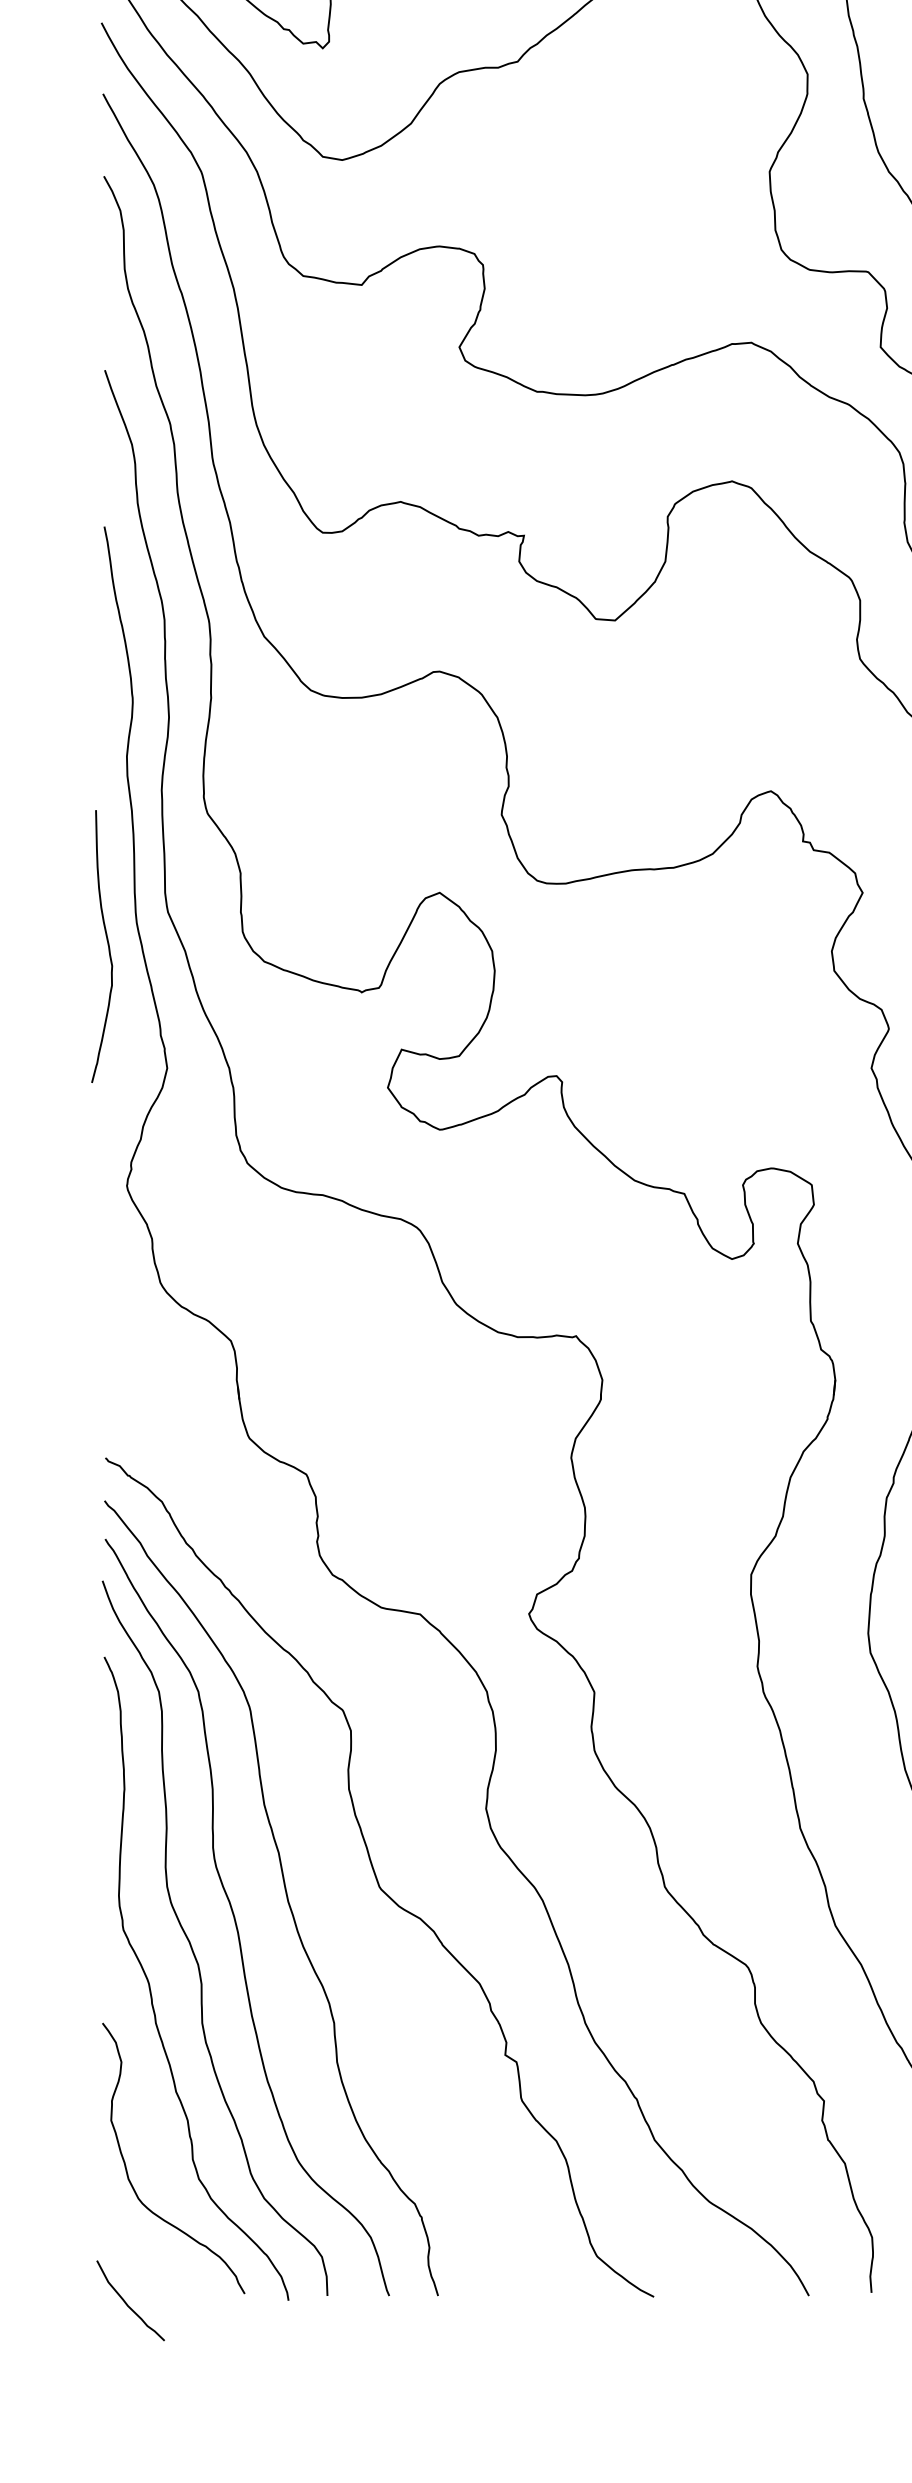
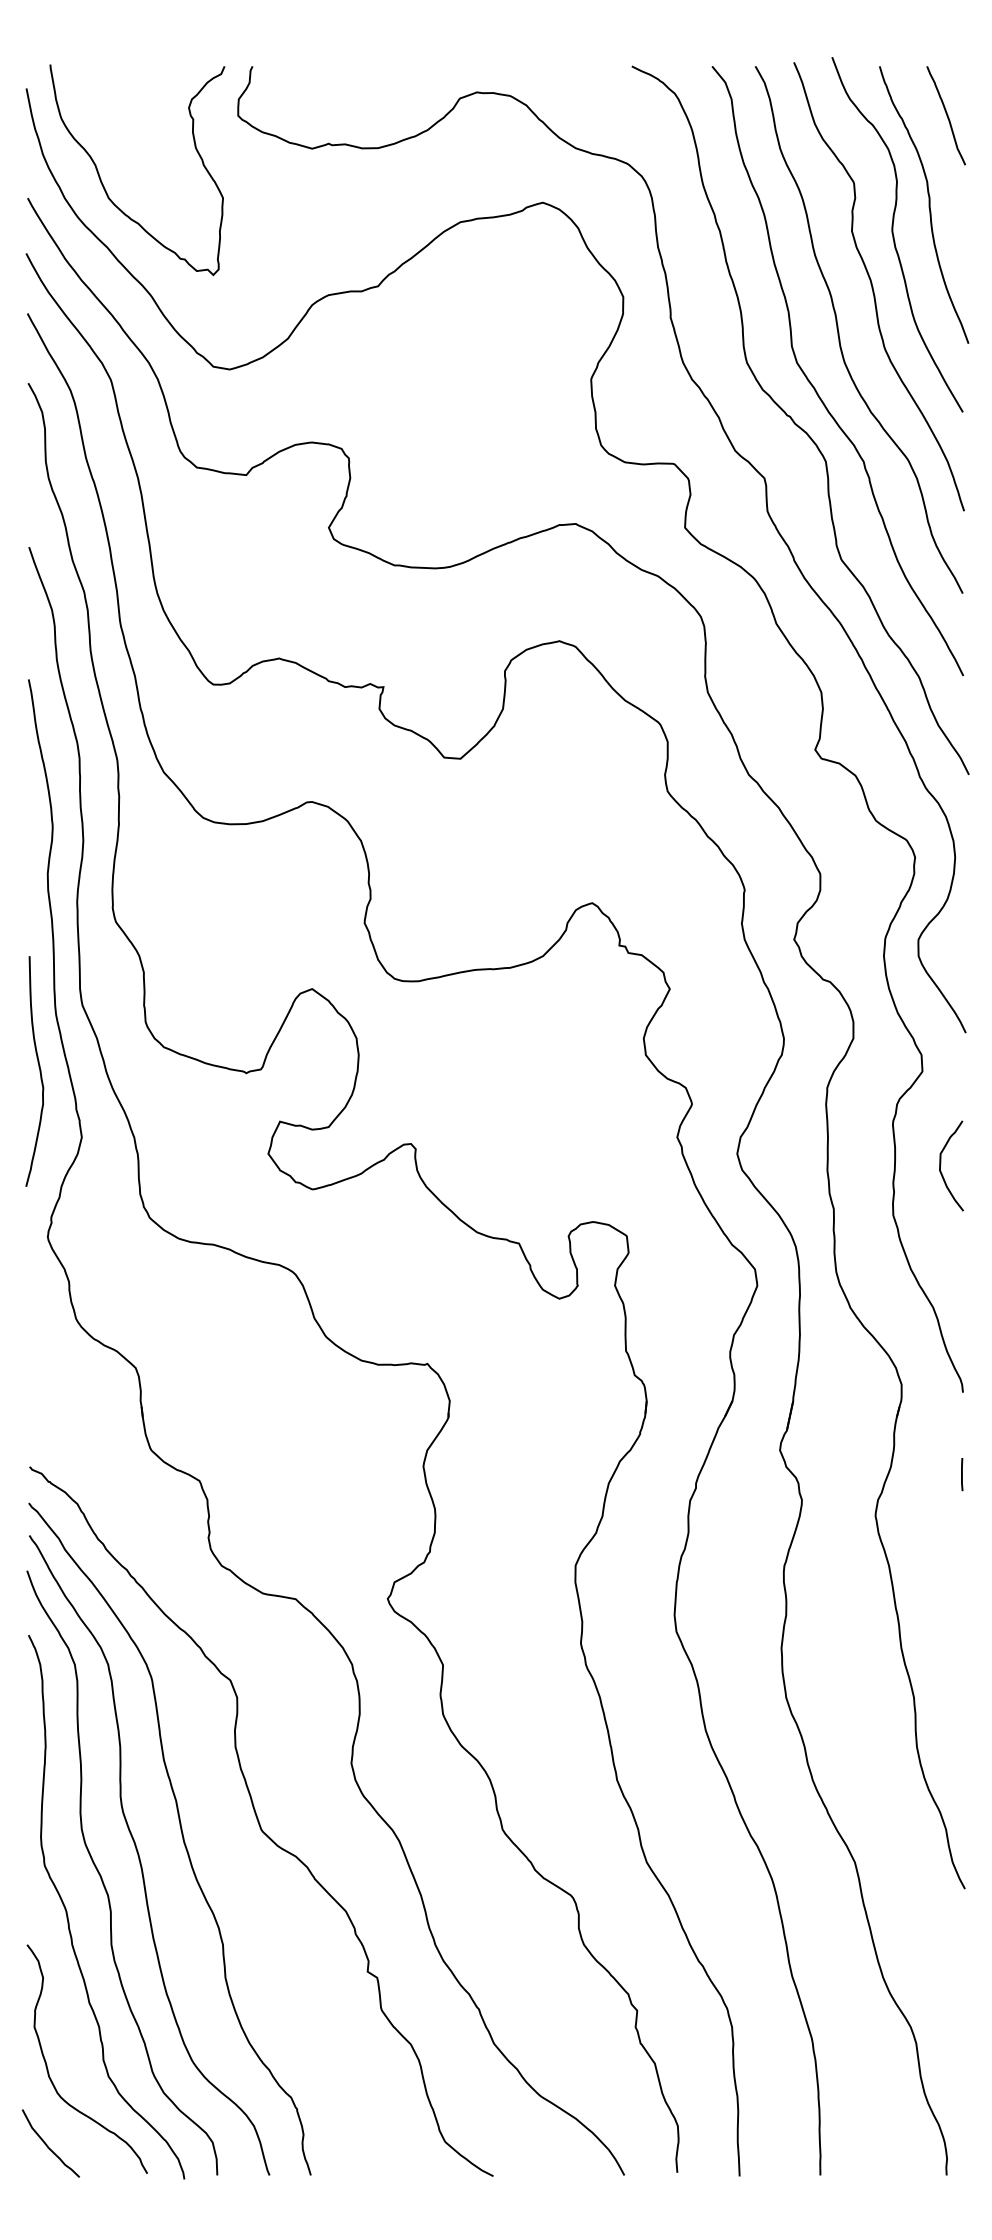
curve: (107, 946) -> (39, 1071), moved
curve: (126, 2301) -> (47, 2144), moved

